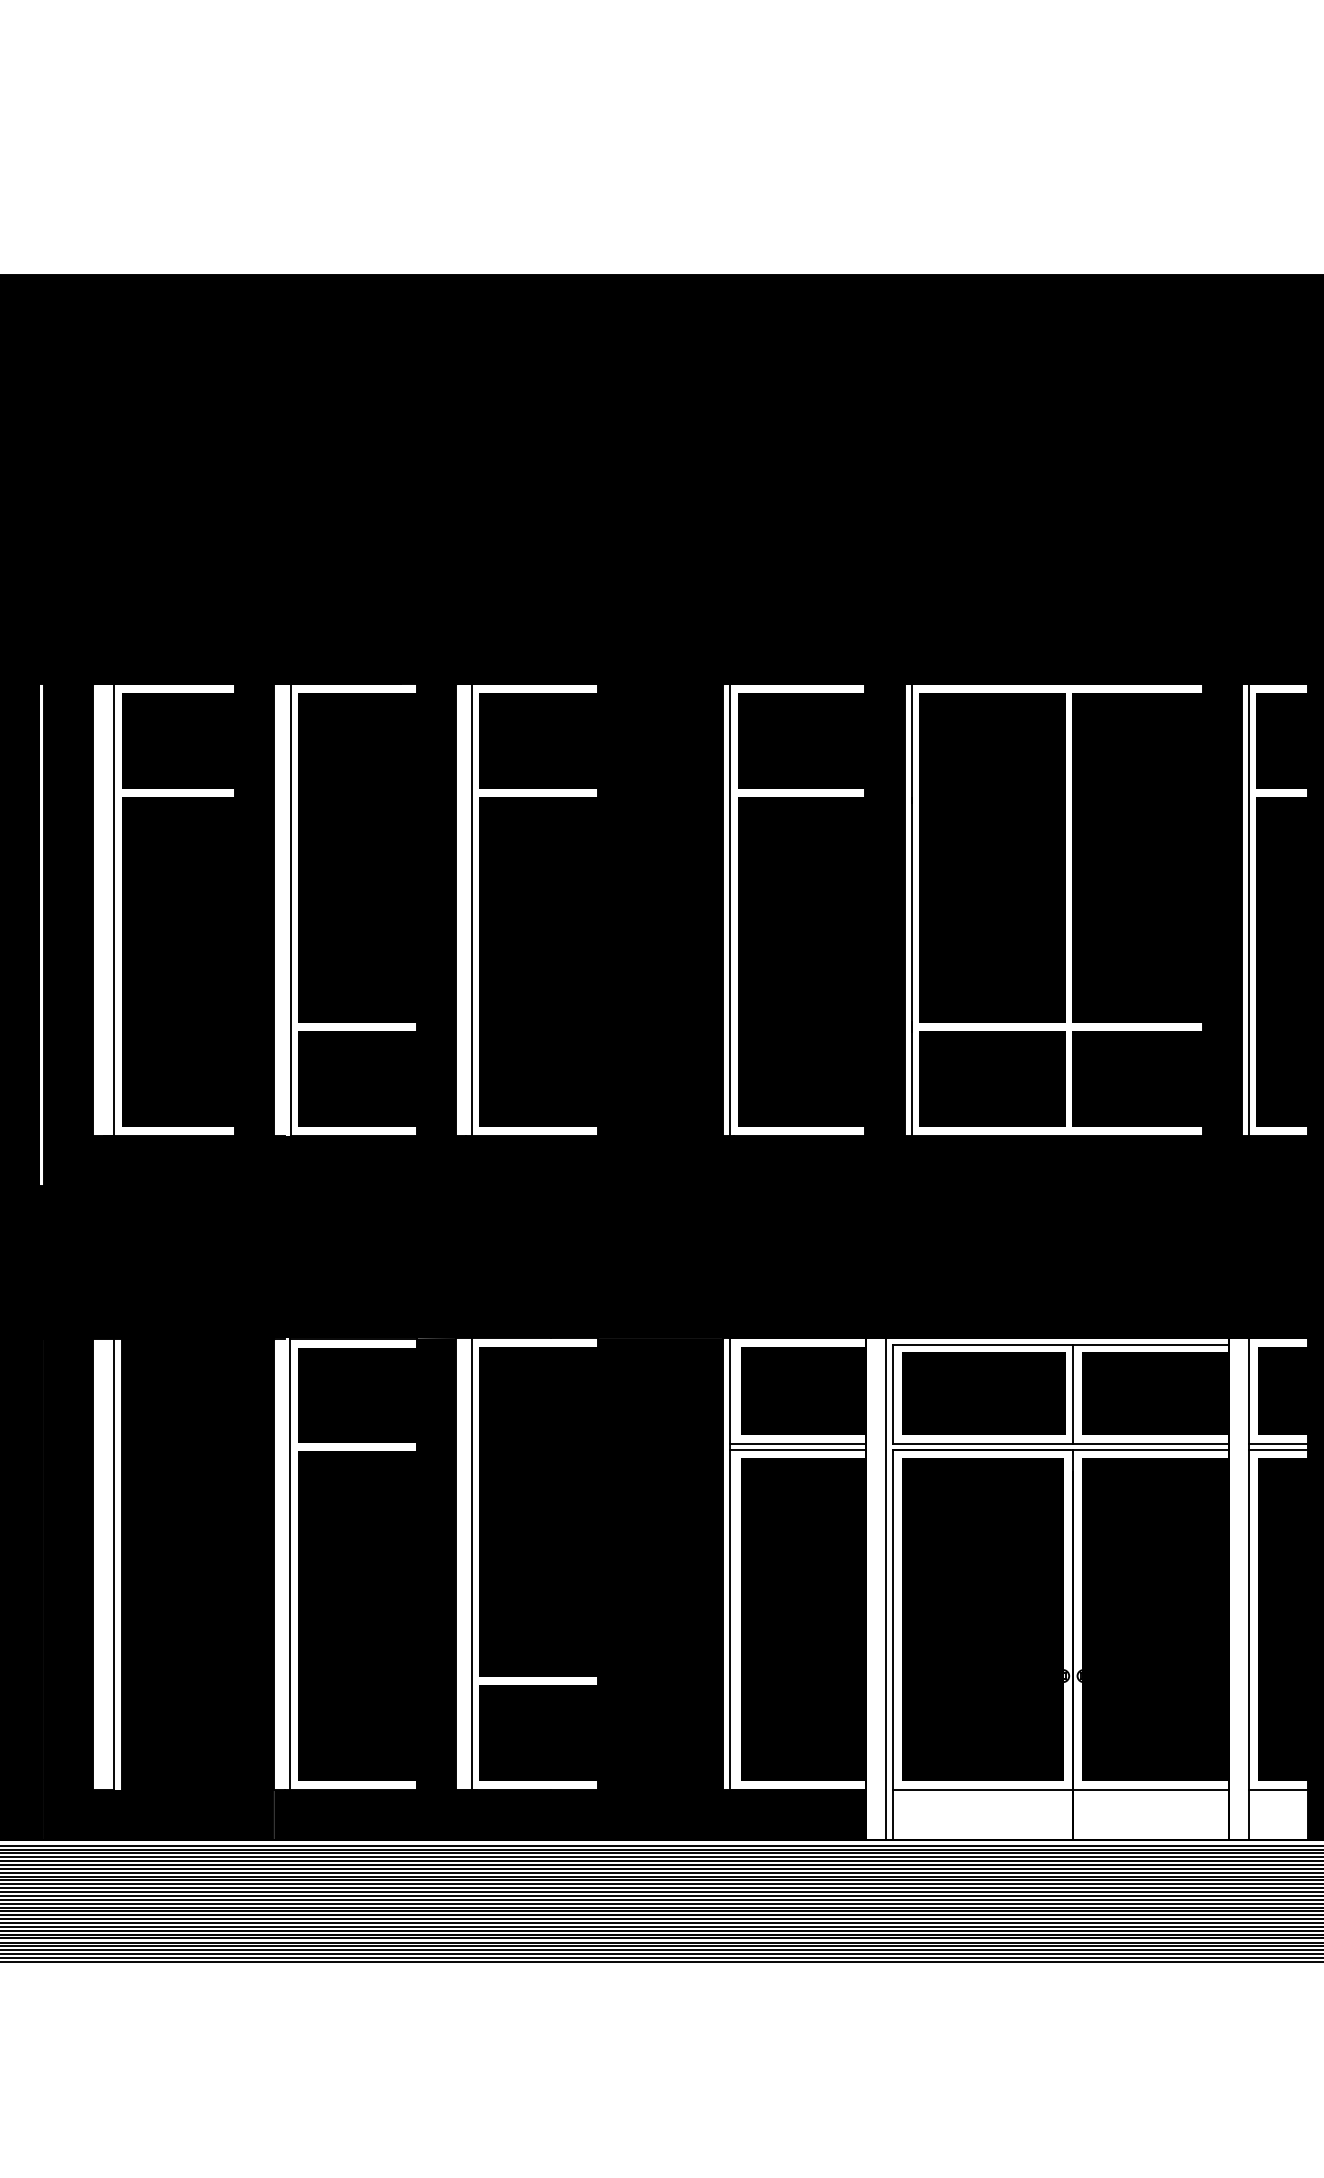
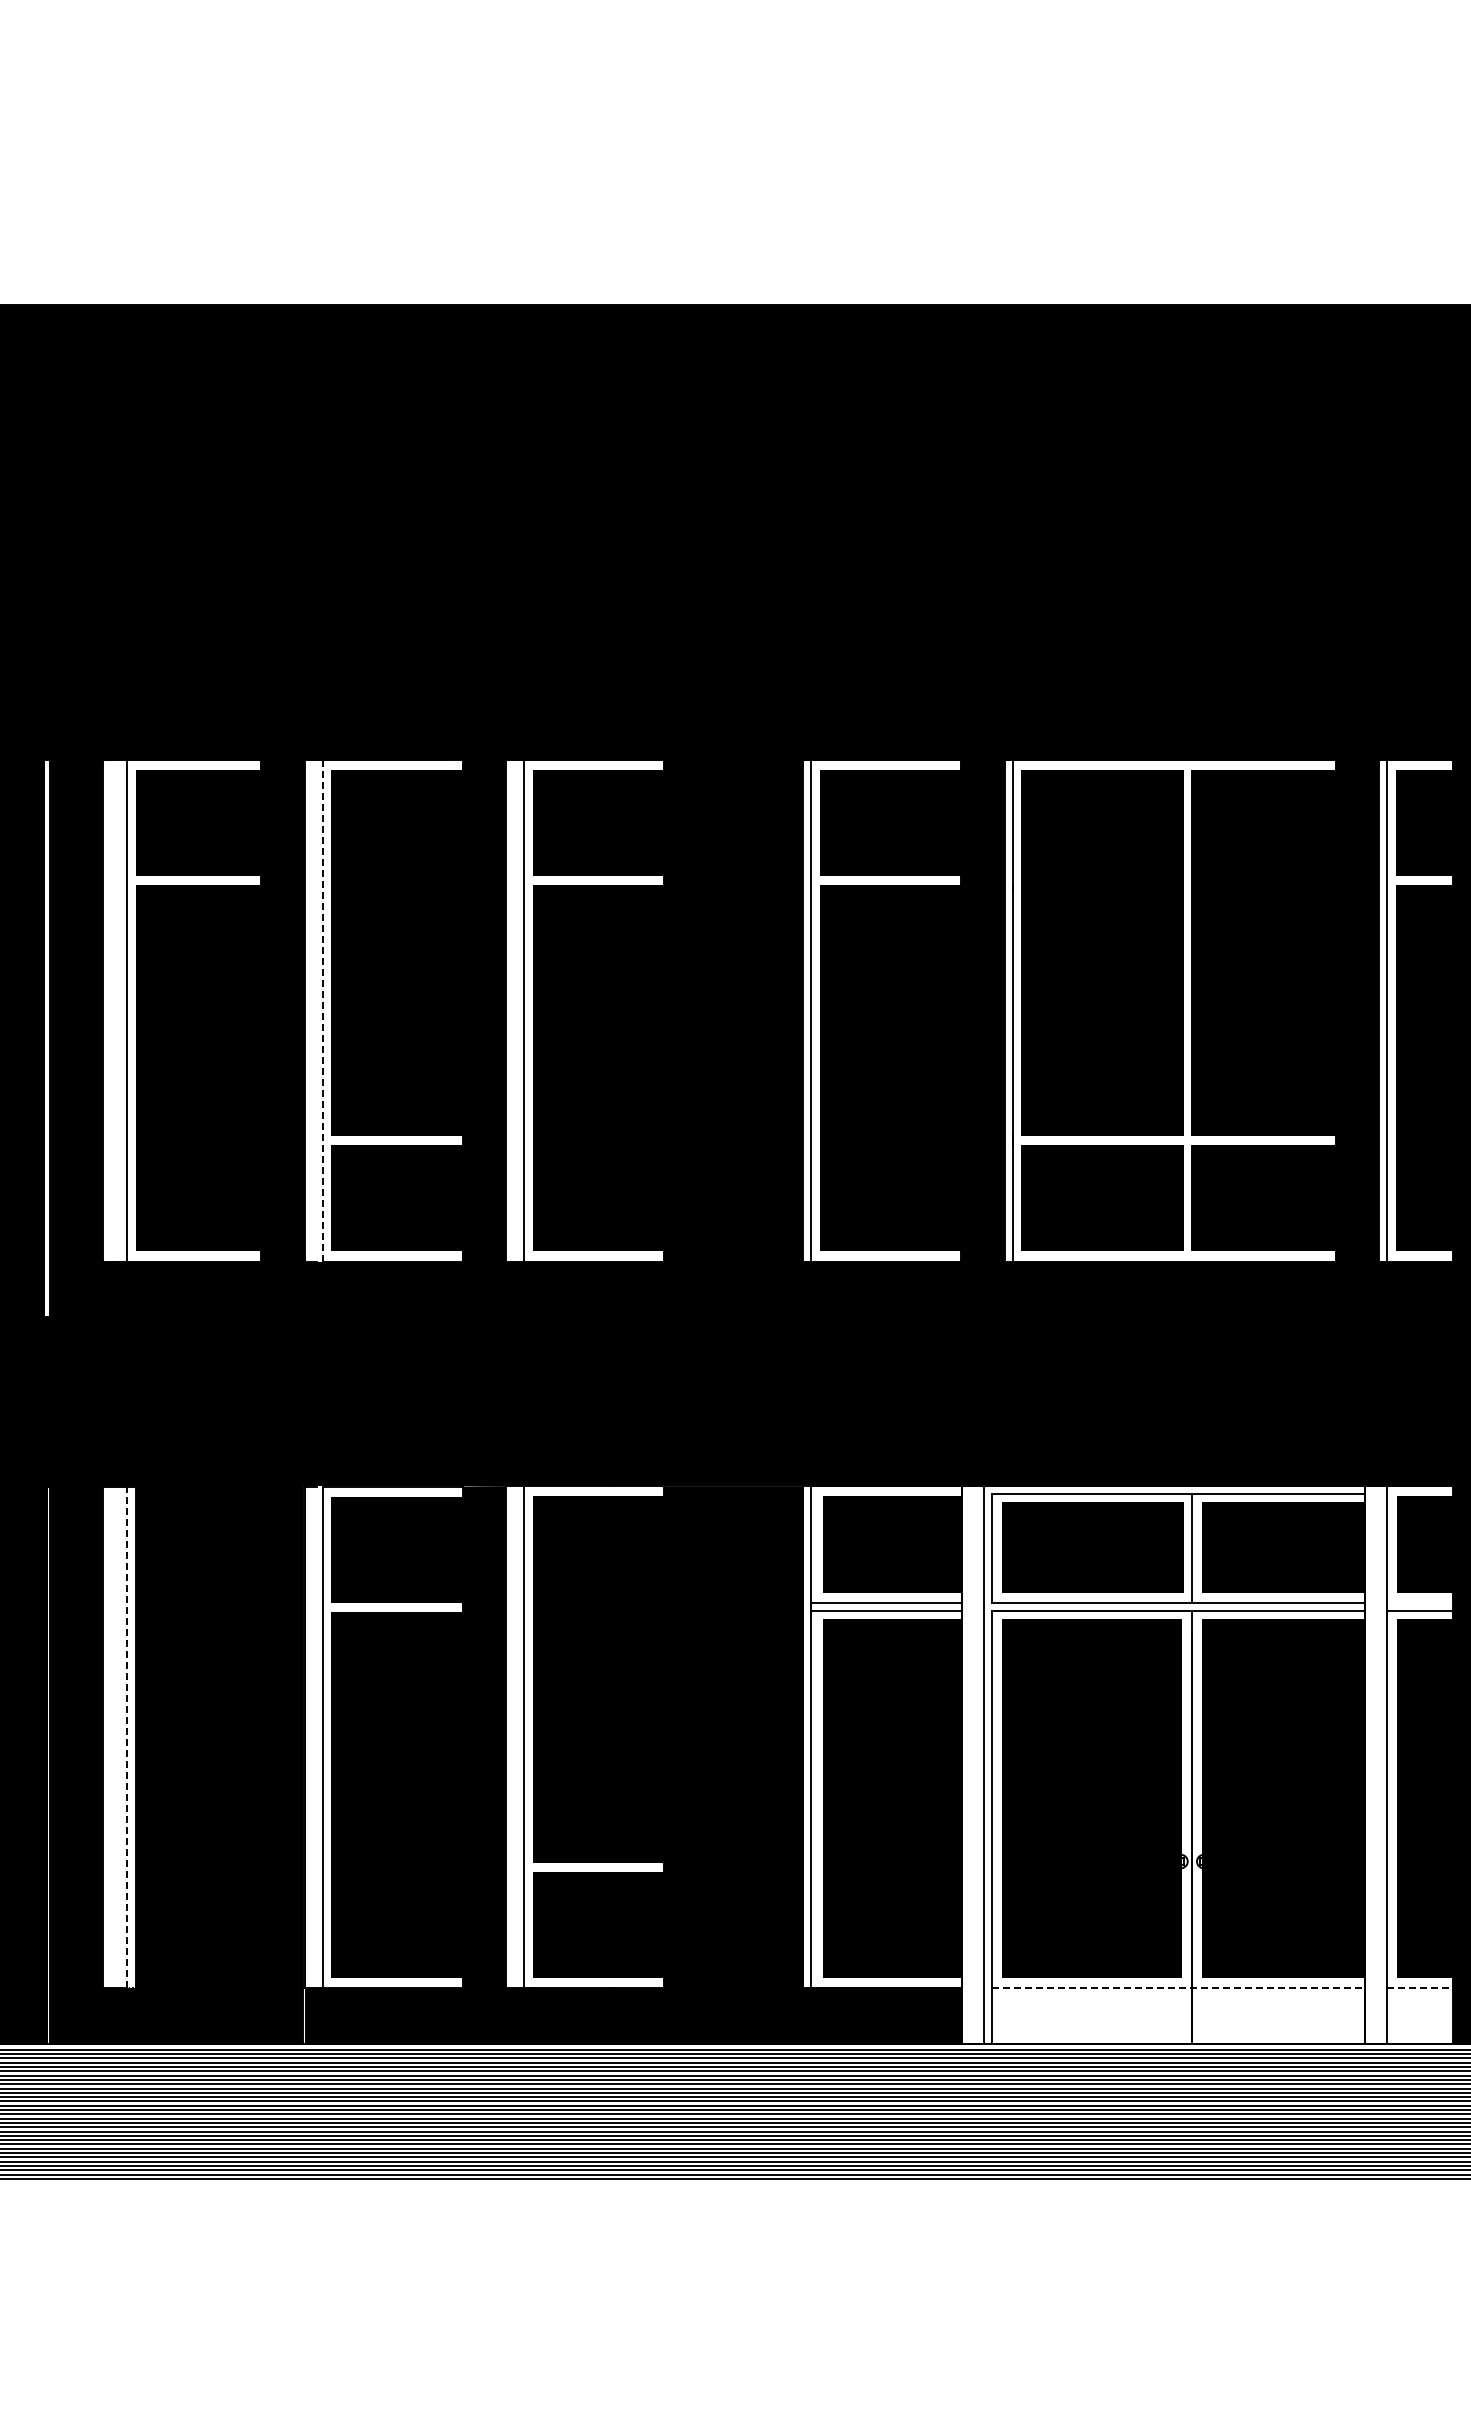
line: (290, 909) -> (322, 1010), solid -> dashed
line: (1277, 1443) -> (1419, 1603), removed
line: (114, 1564) -> (127, 1737), solid -> dashed
line: (1060, 1789) -> (1178, 1987), solid -> dashed
line: (1278, 1789) -> (1420, 1987), solid -> dashed

